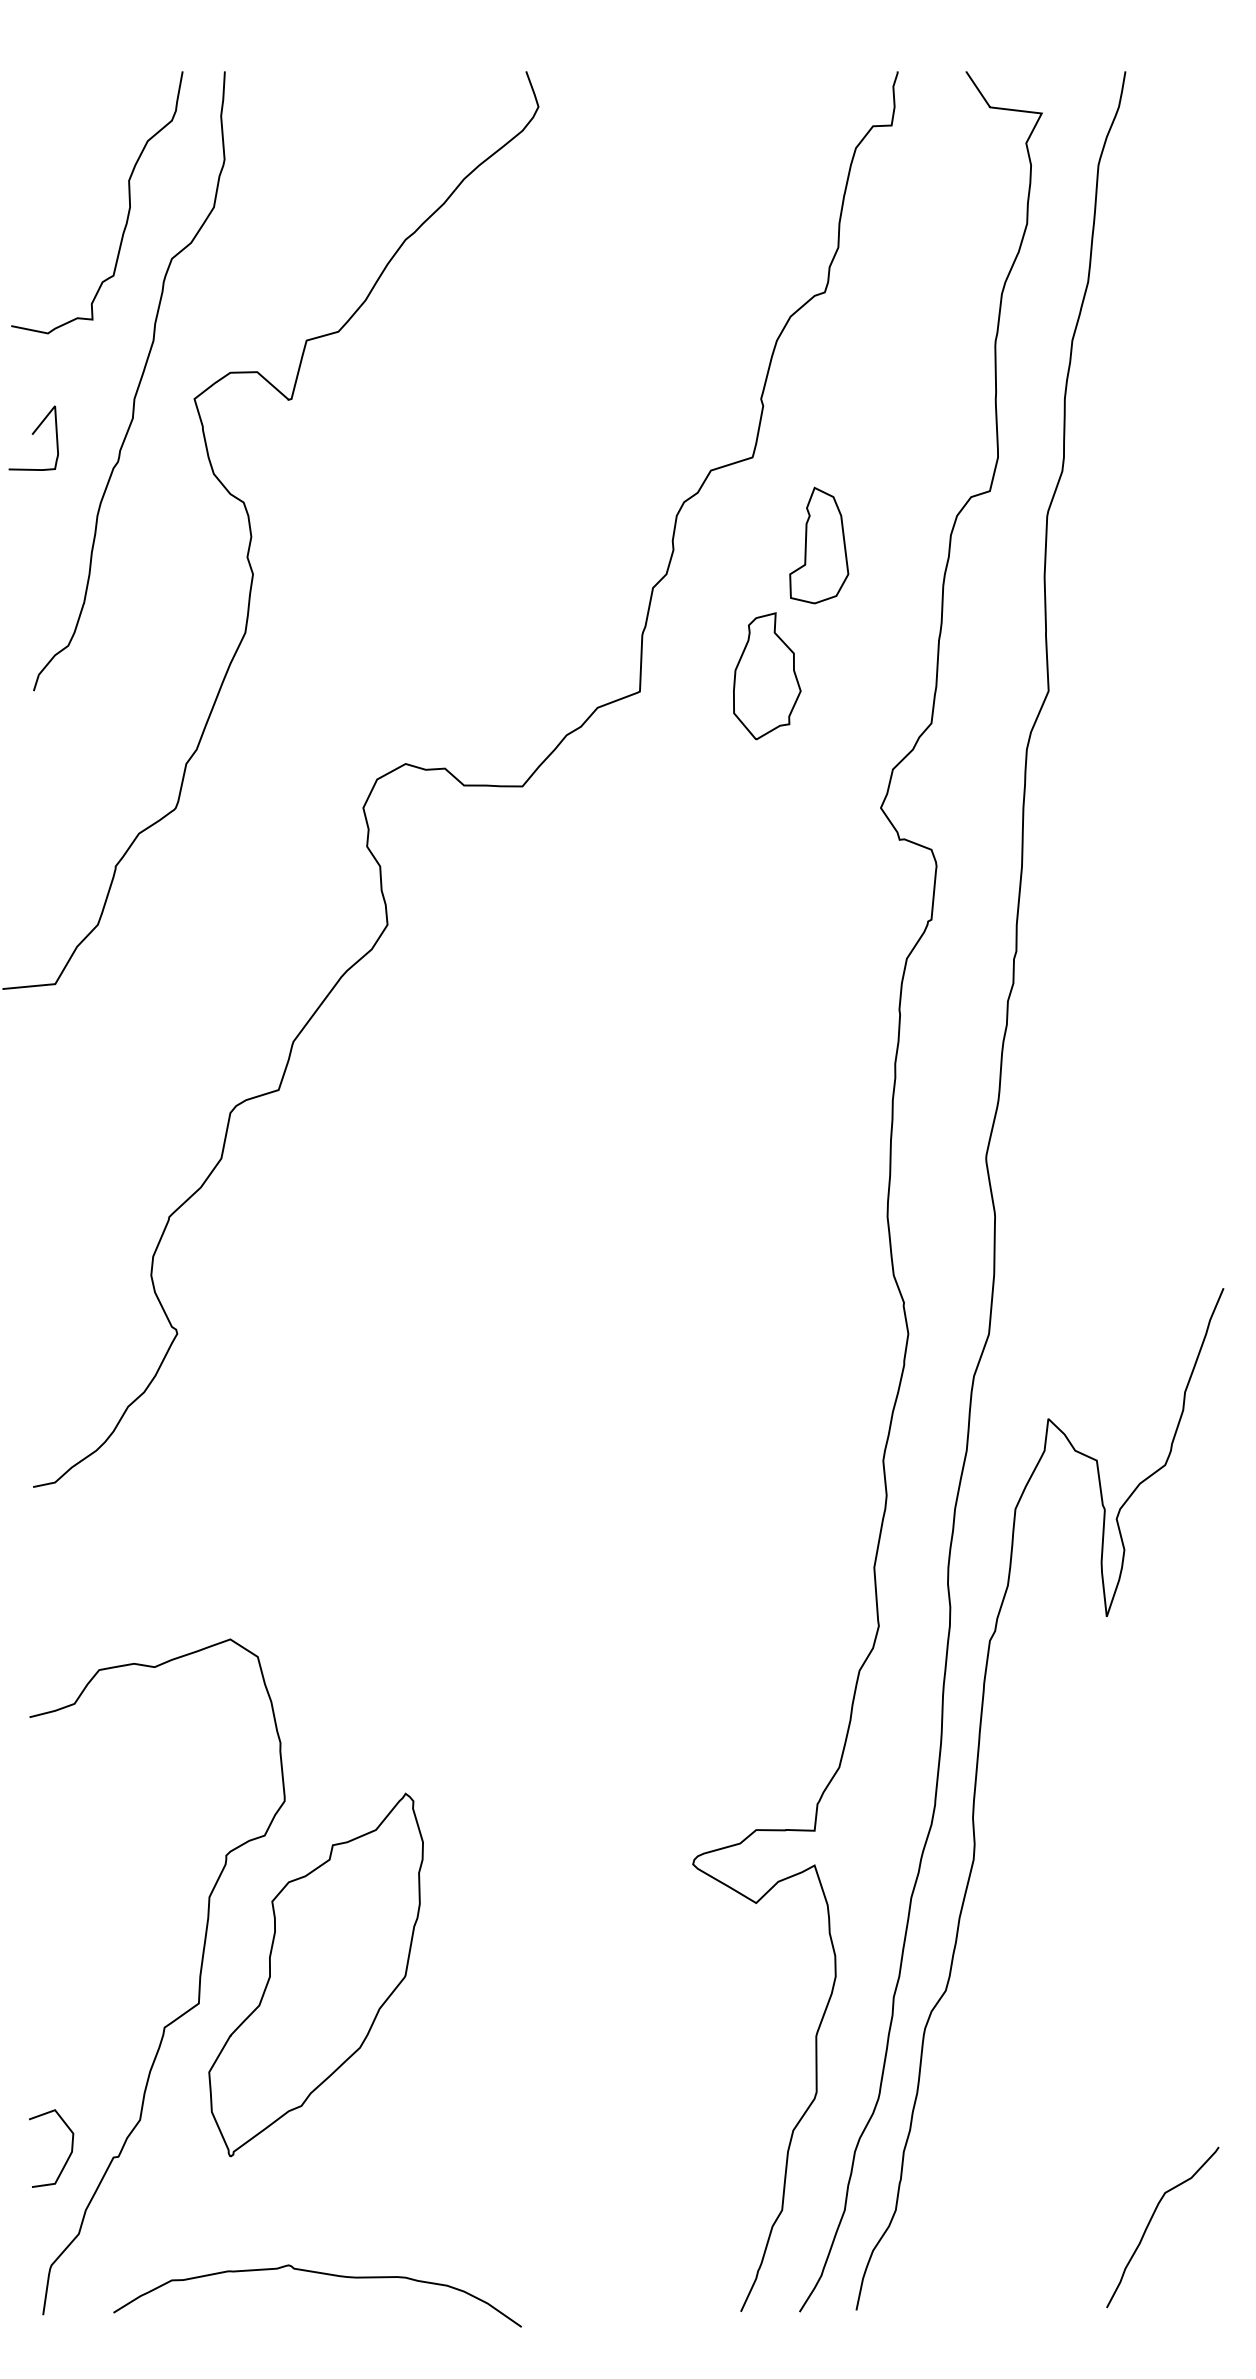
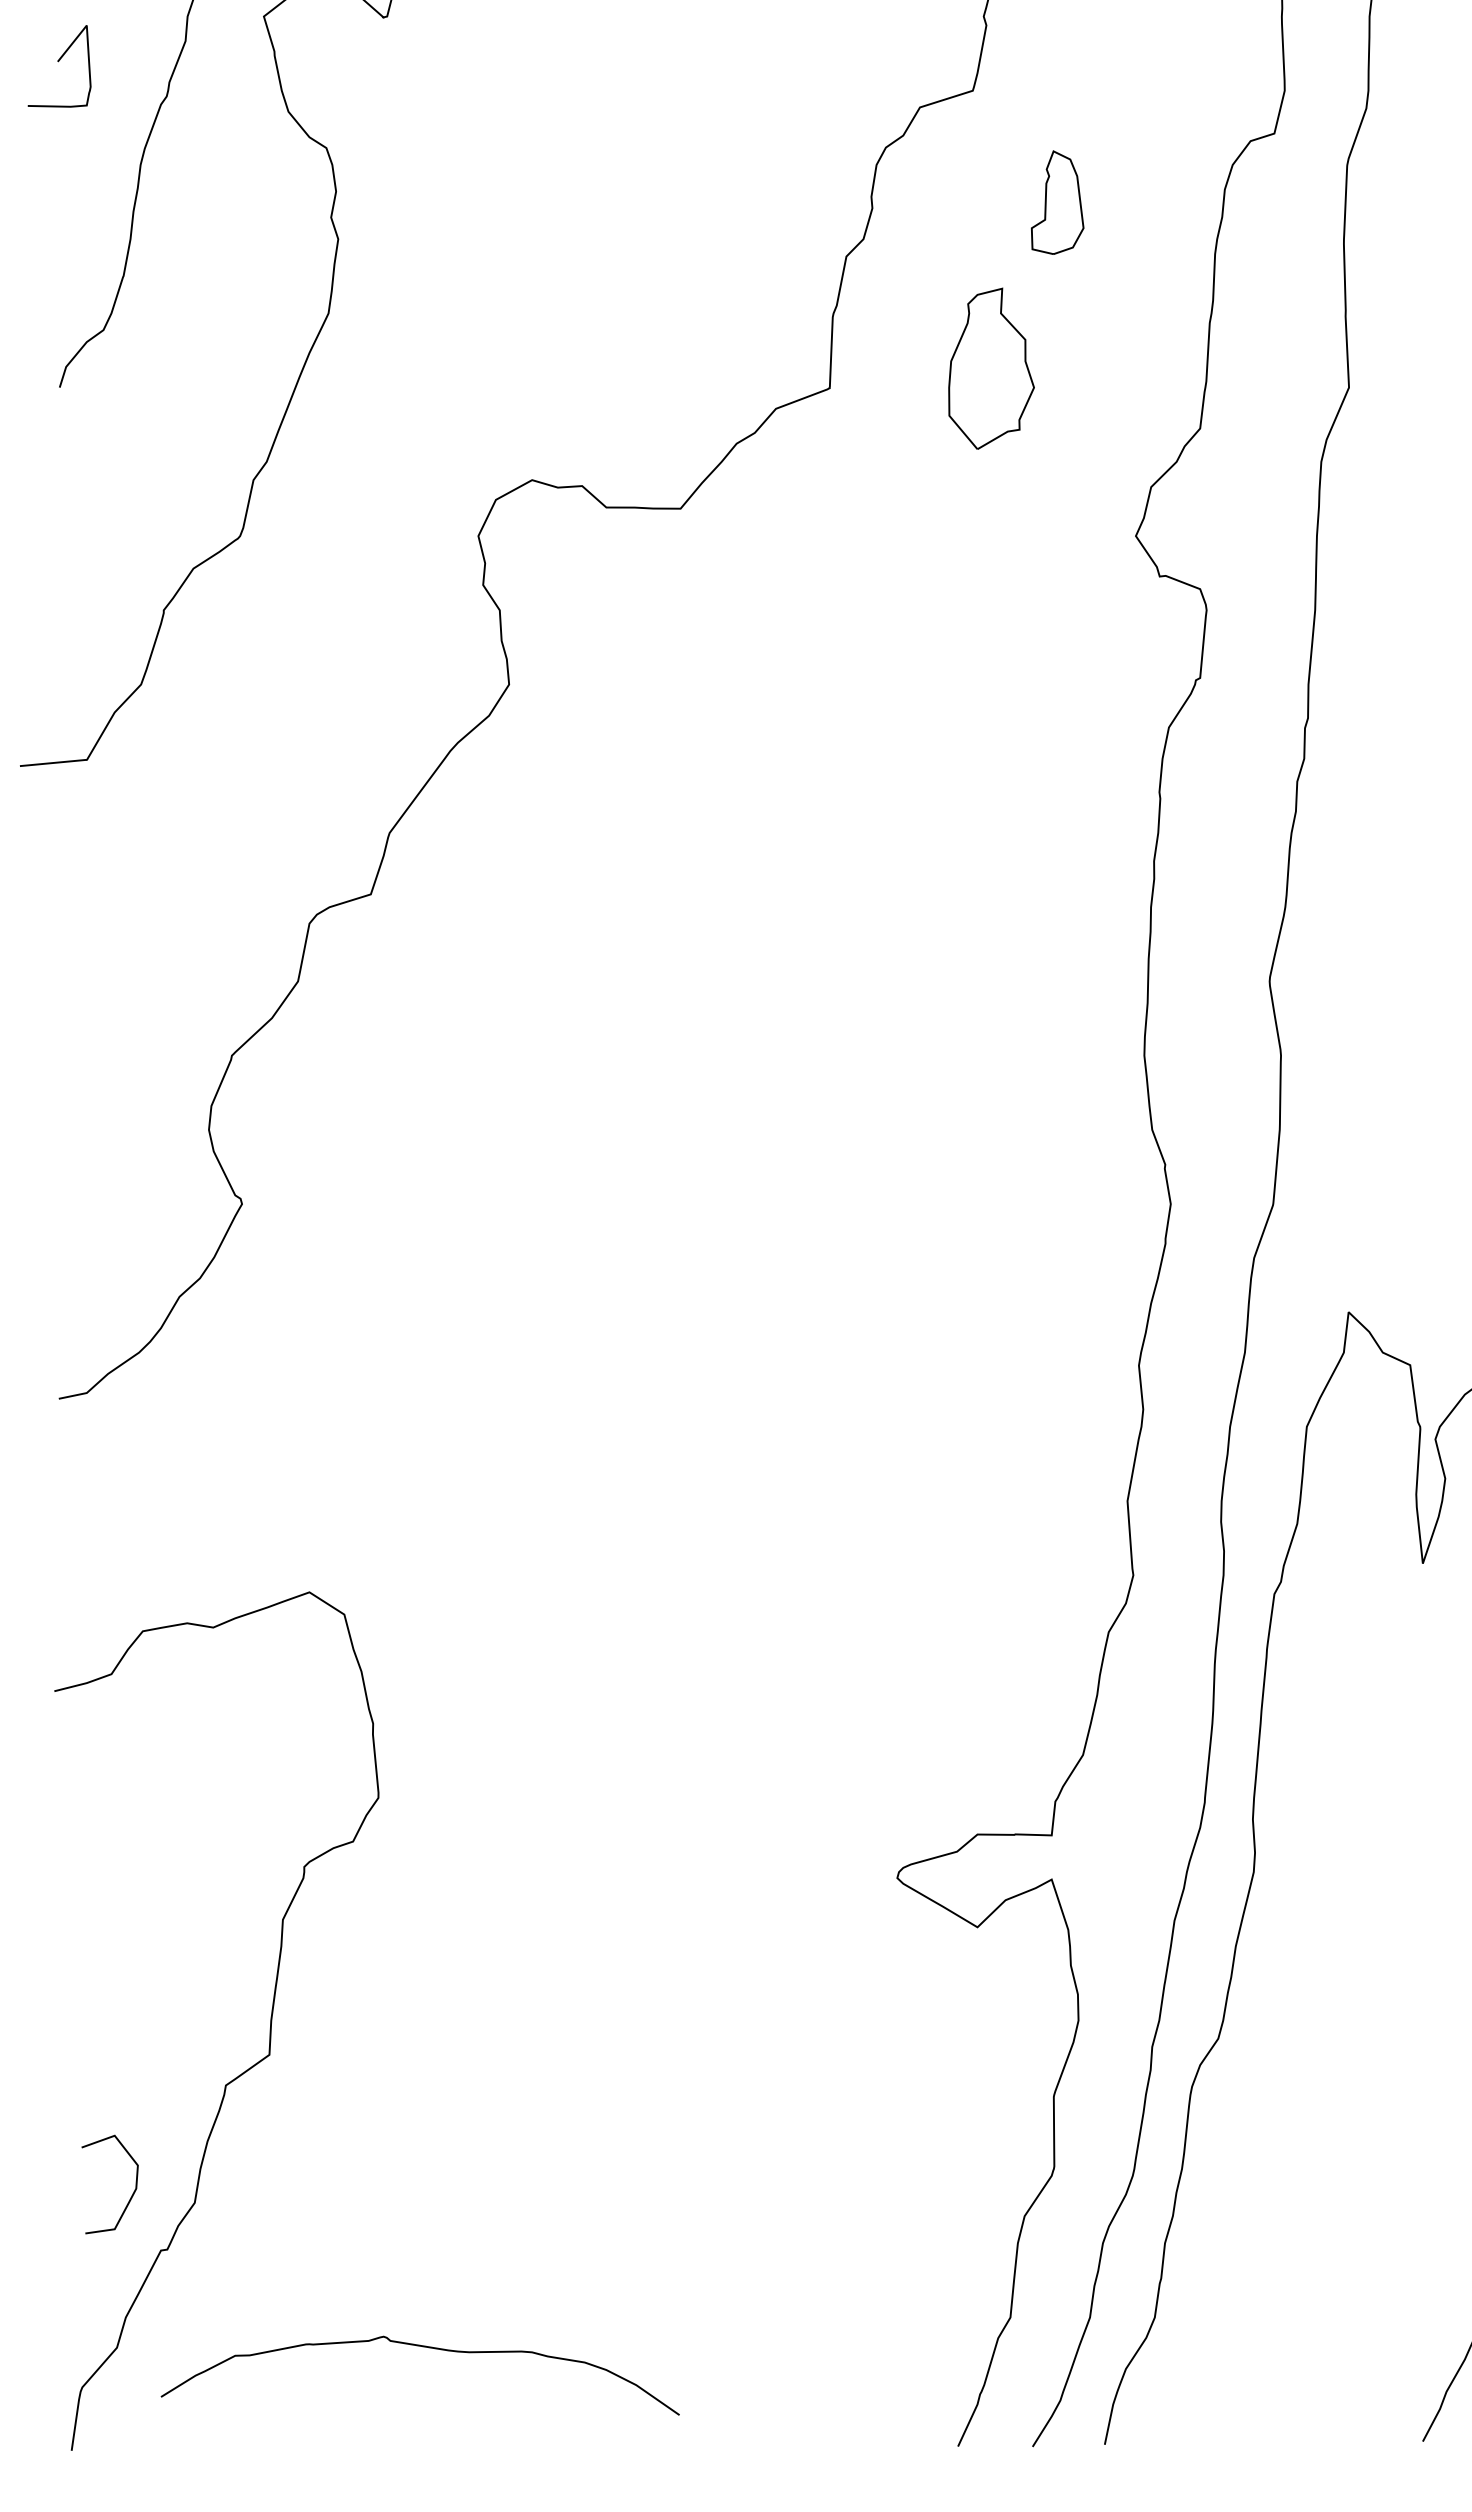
part: (819, 545) -> (1057, 202), size x0.7
part: (315, 1974) -> (417, 2018), removed
curve: (68, 2156) -> (131, 2194), moved
curve: (321, 2274) -> (425, 2348), moved

